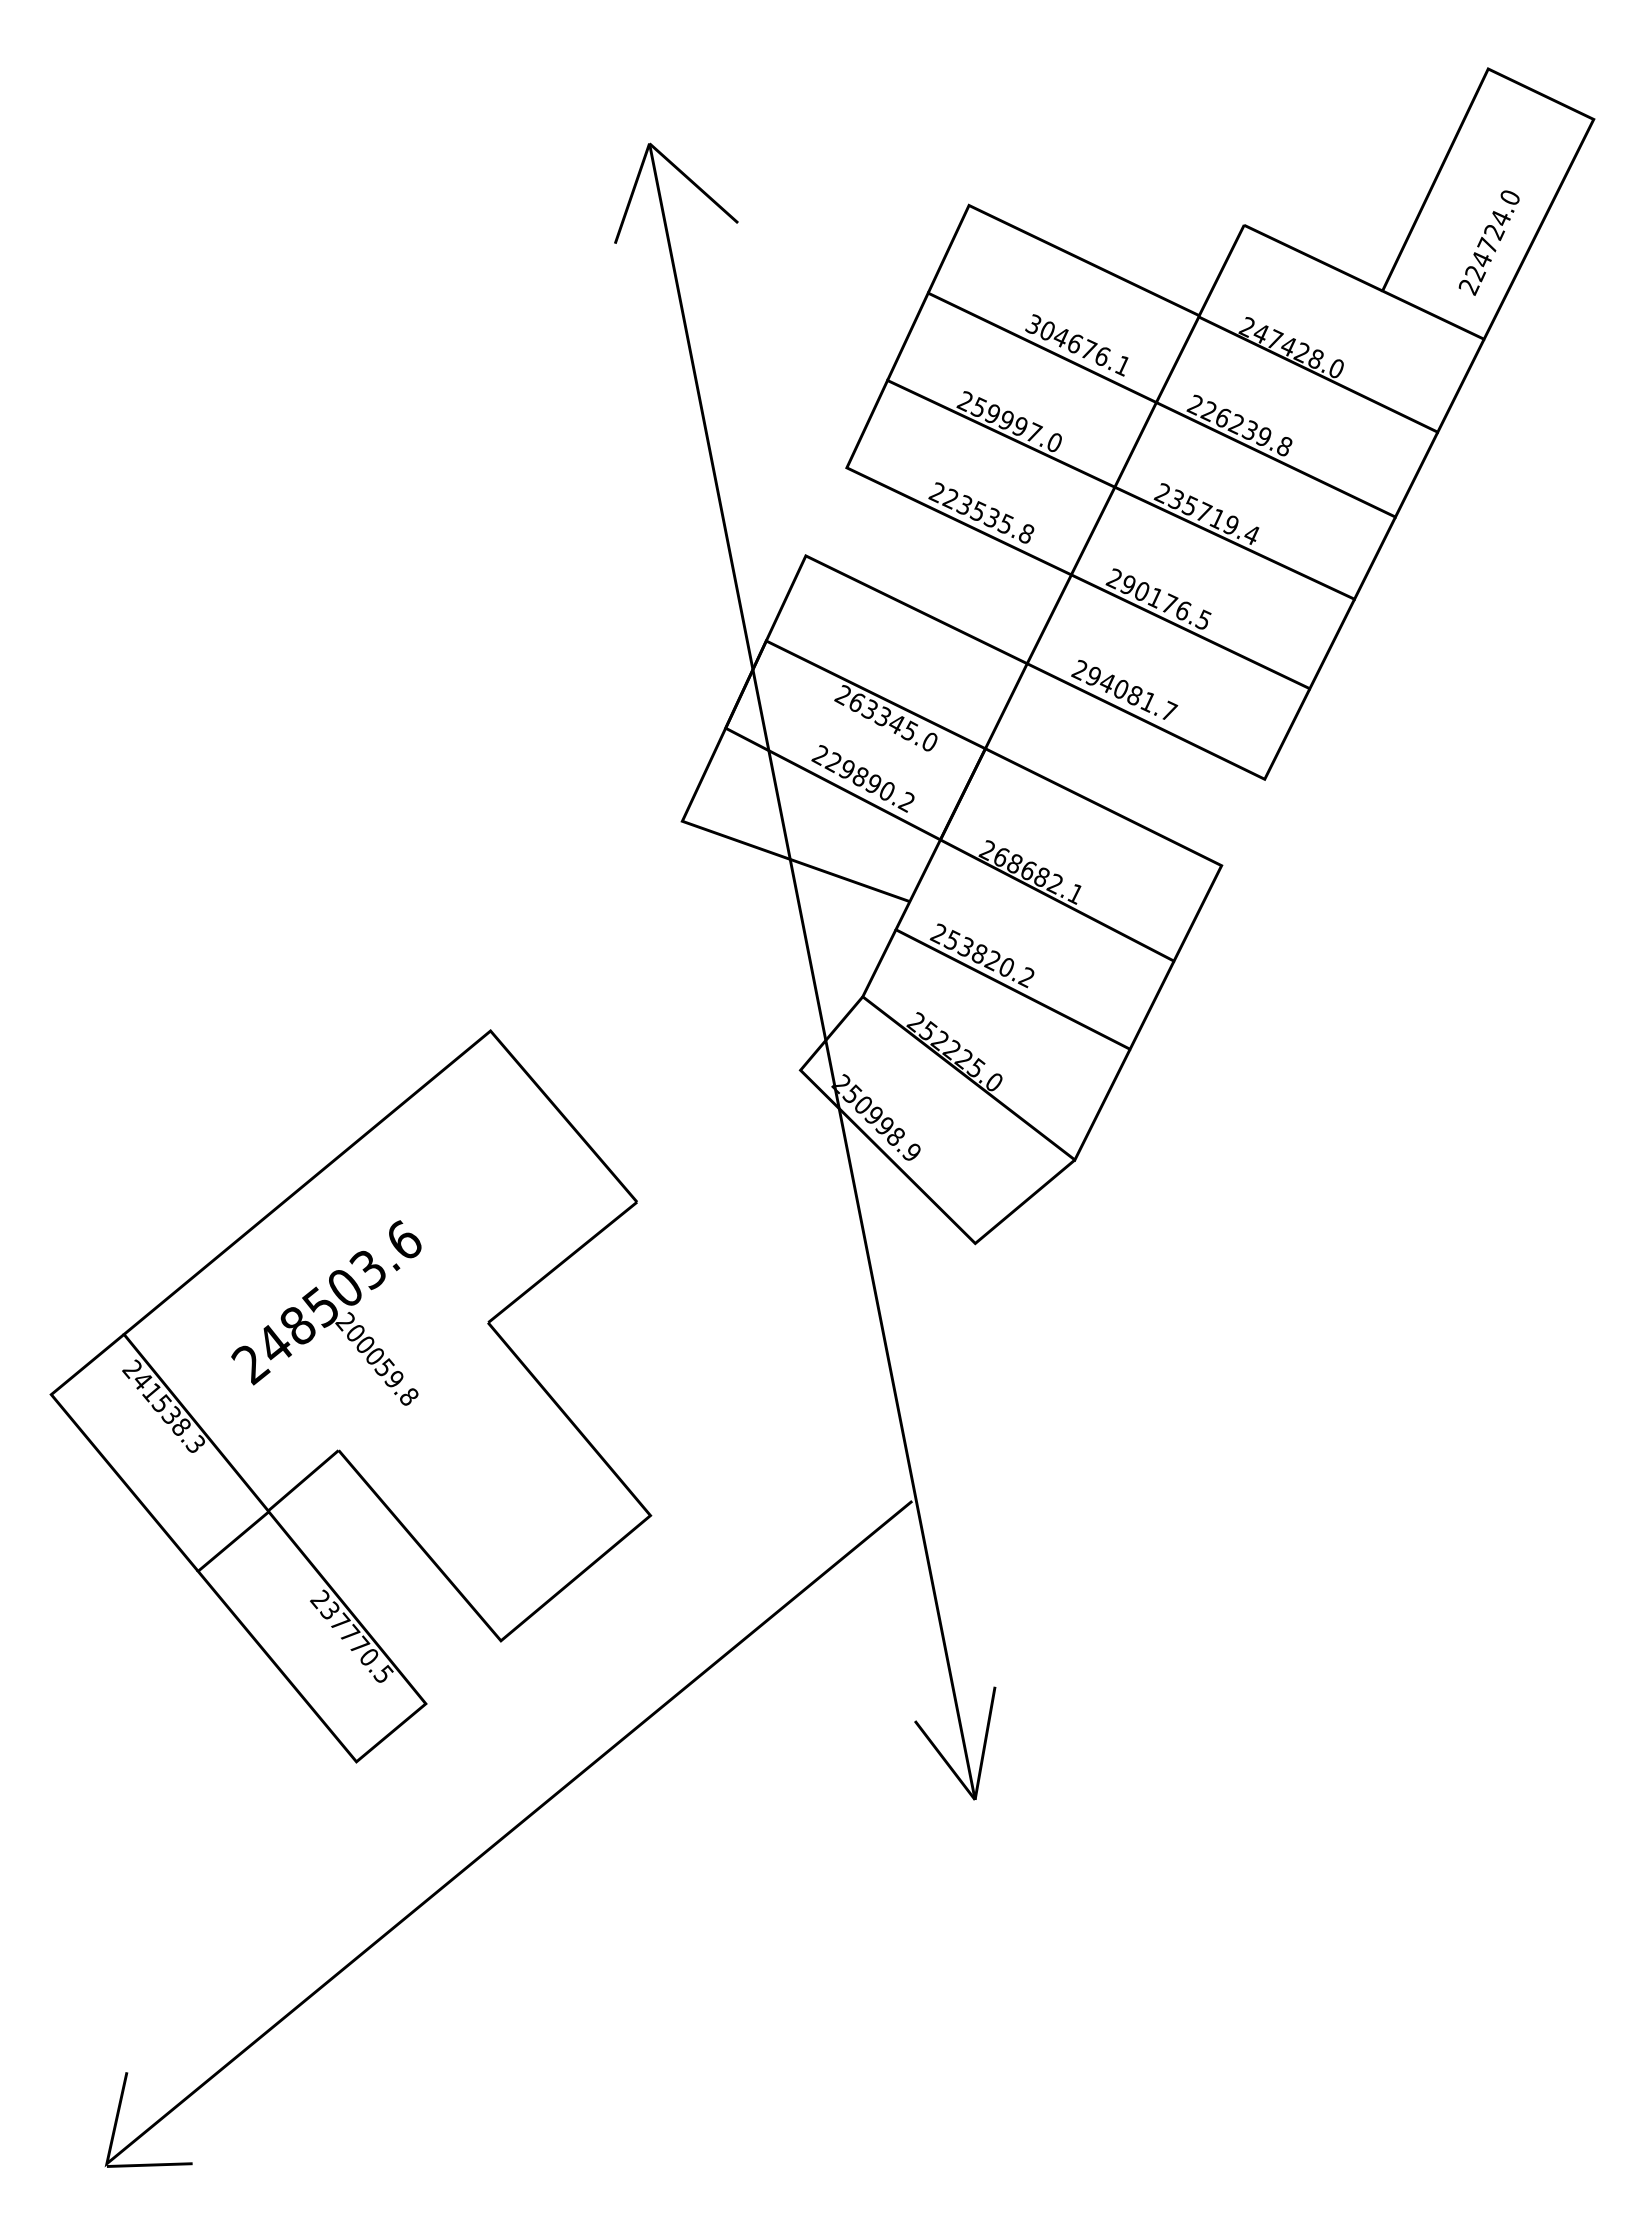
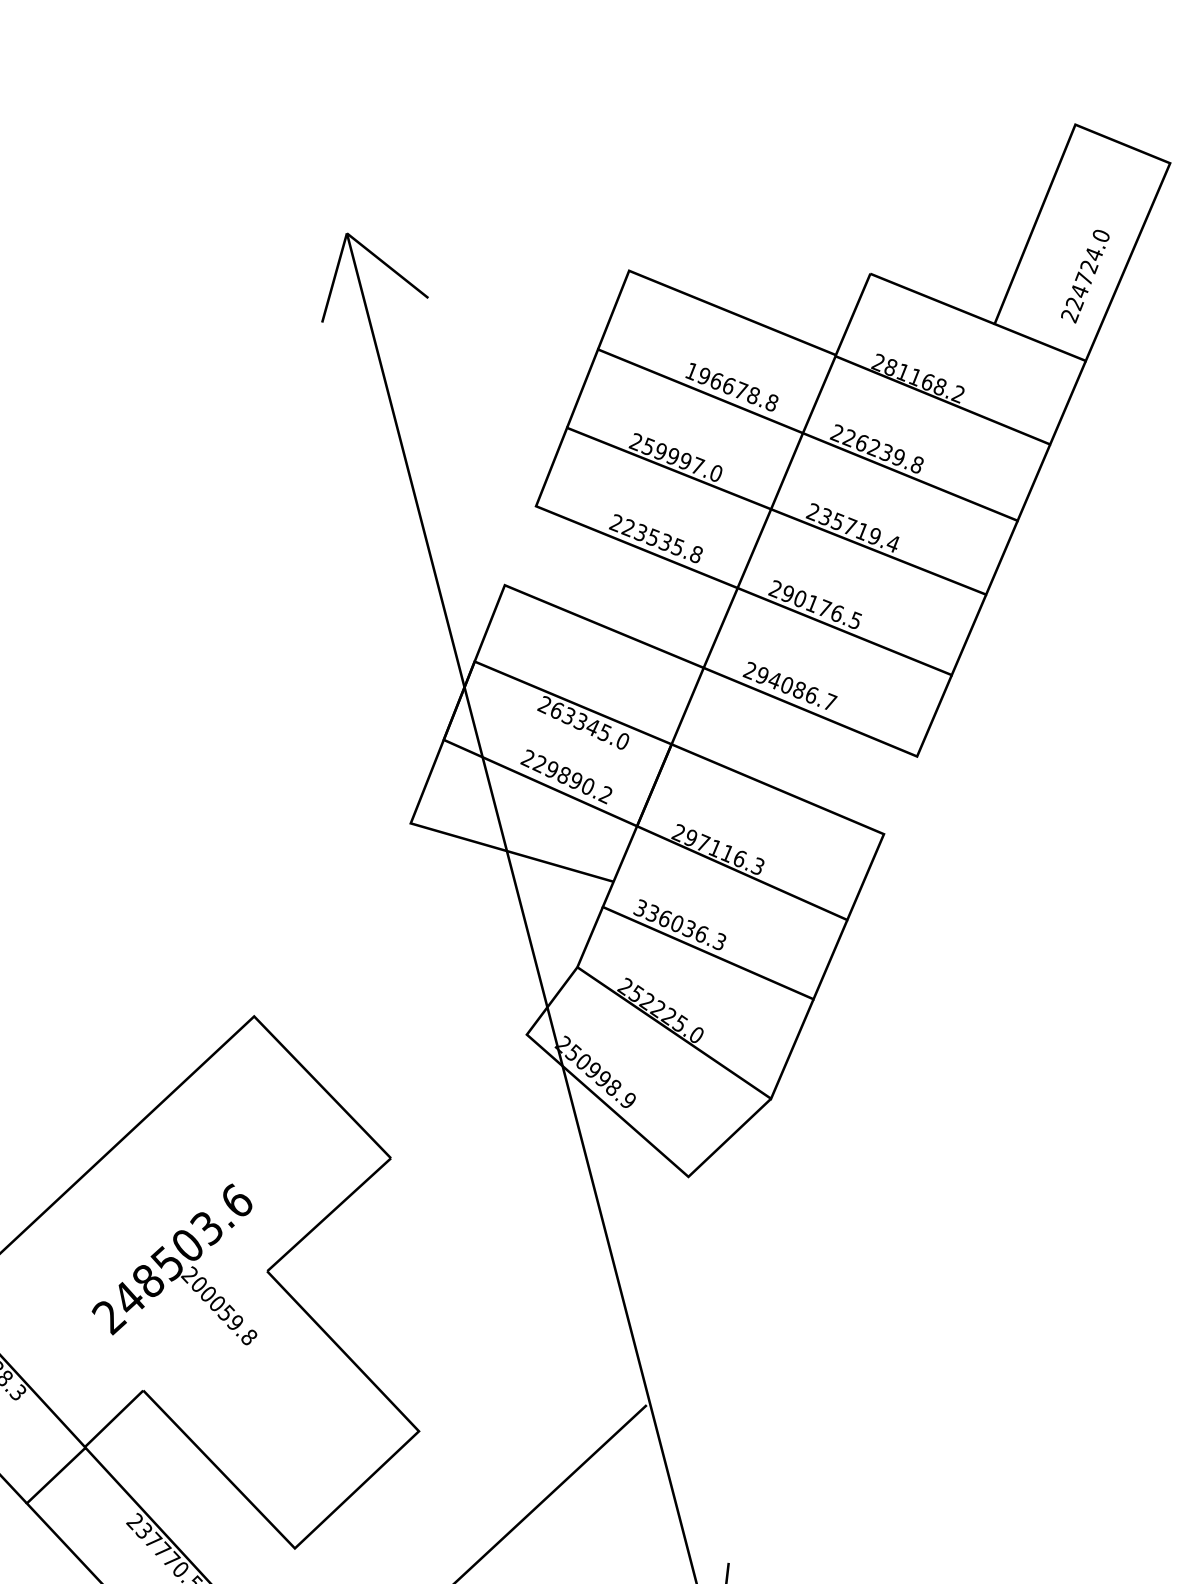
text: (1077, 345) -> (731, 387), 304676.1 -> 196678.8
text: (1298, 351) -> (924, 381), 247428.0 -> 281168.2
text: (1148, 702) -> (811, 695), 294081.7 -> 294086.7
text: (1038, 875) -> (724, 852), 268682.1 -> 297116.3
text: (981, 955) -> (678, 925), 253820.2 -> 336036.3
text: (326, 1312) -> (172, 1267), moved

